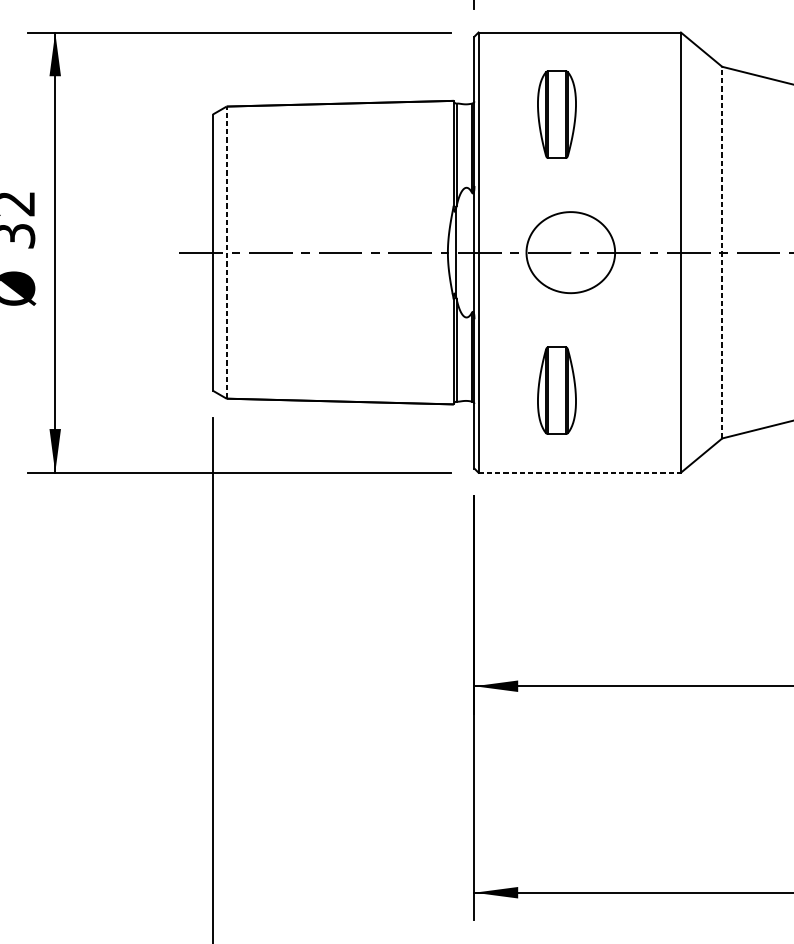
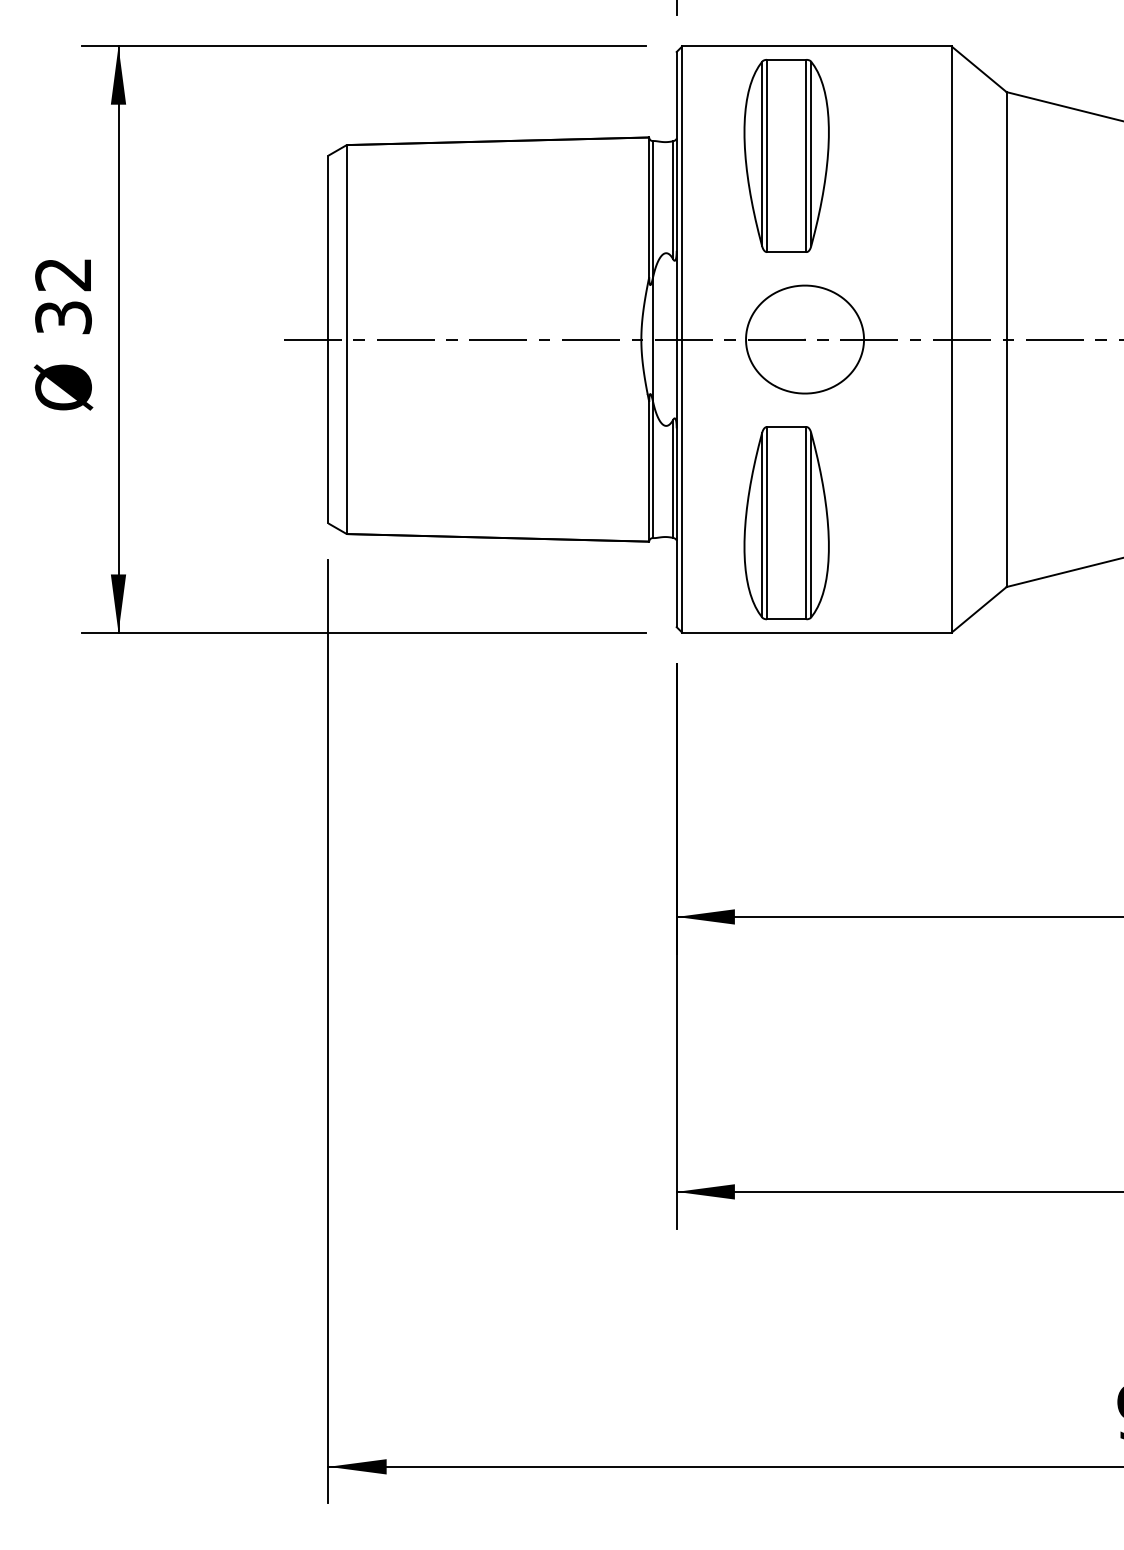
part: (556, 114) -> (786, 155), size x1.67
line: (226, 252) -> (346, 339), dashed -> solid
line: (722, 252) -> (1006, 339), dashed -> solid
part: (556, 390) -> (786, 523), size x1.67
line: (579, 472) -> (816, 632), dashed -> solid

